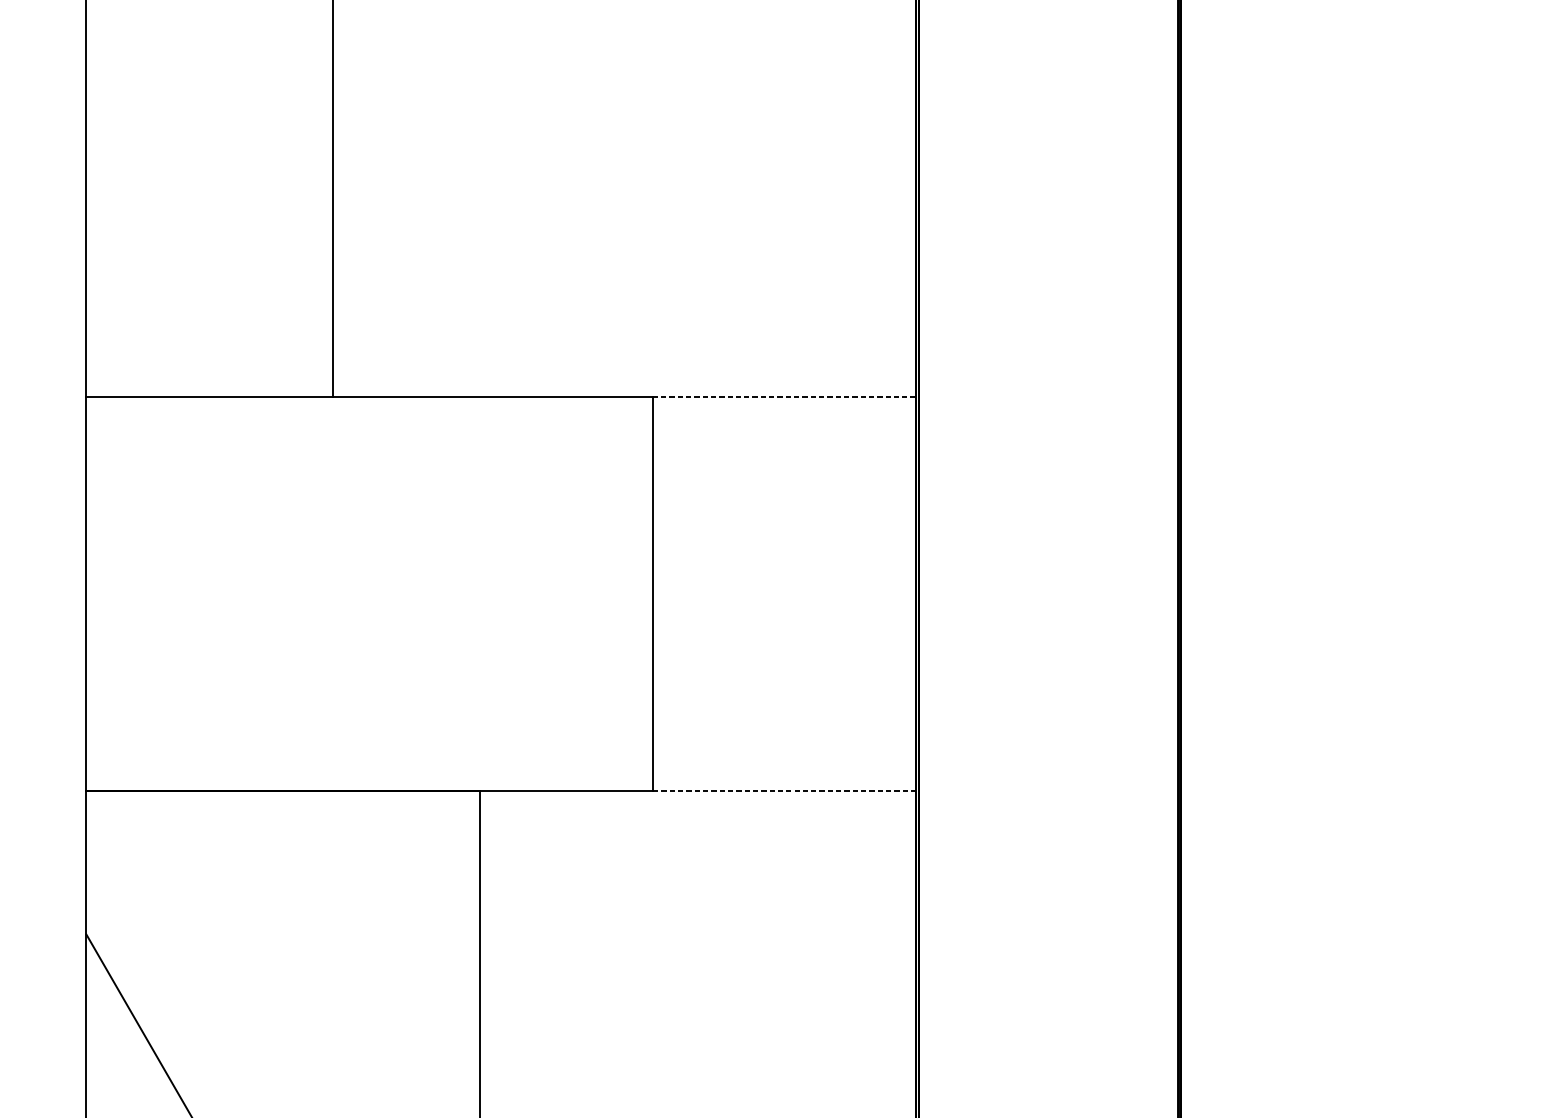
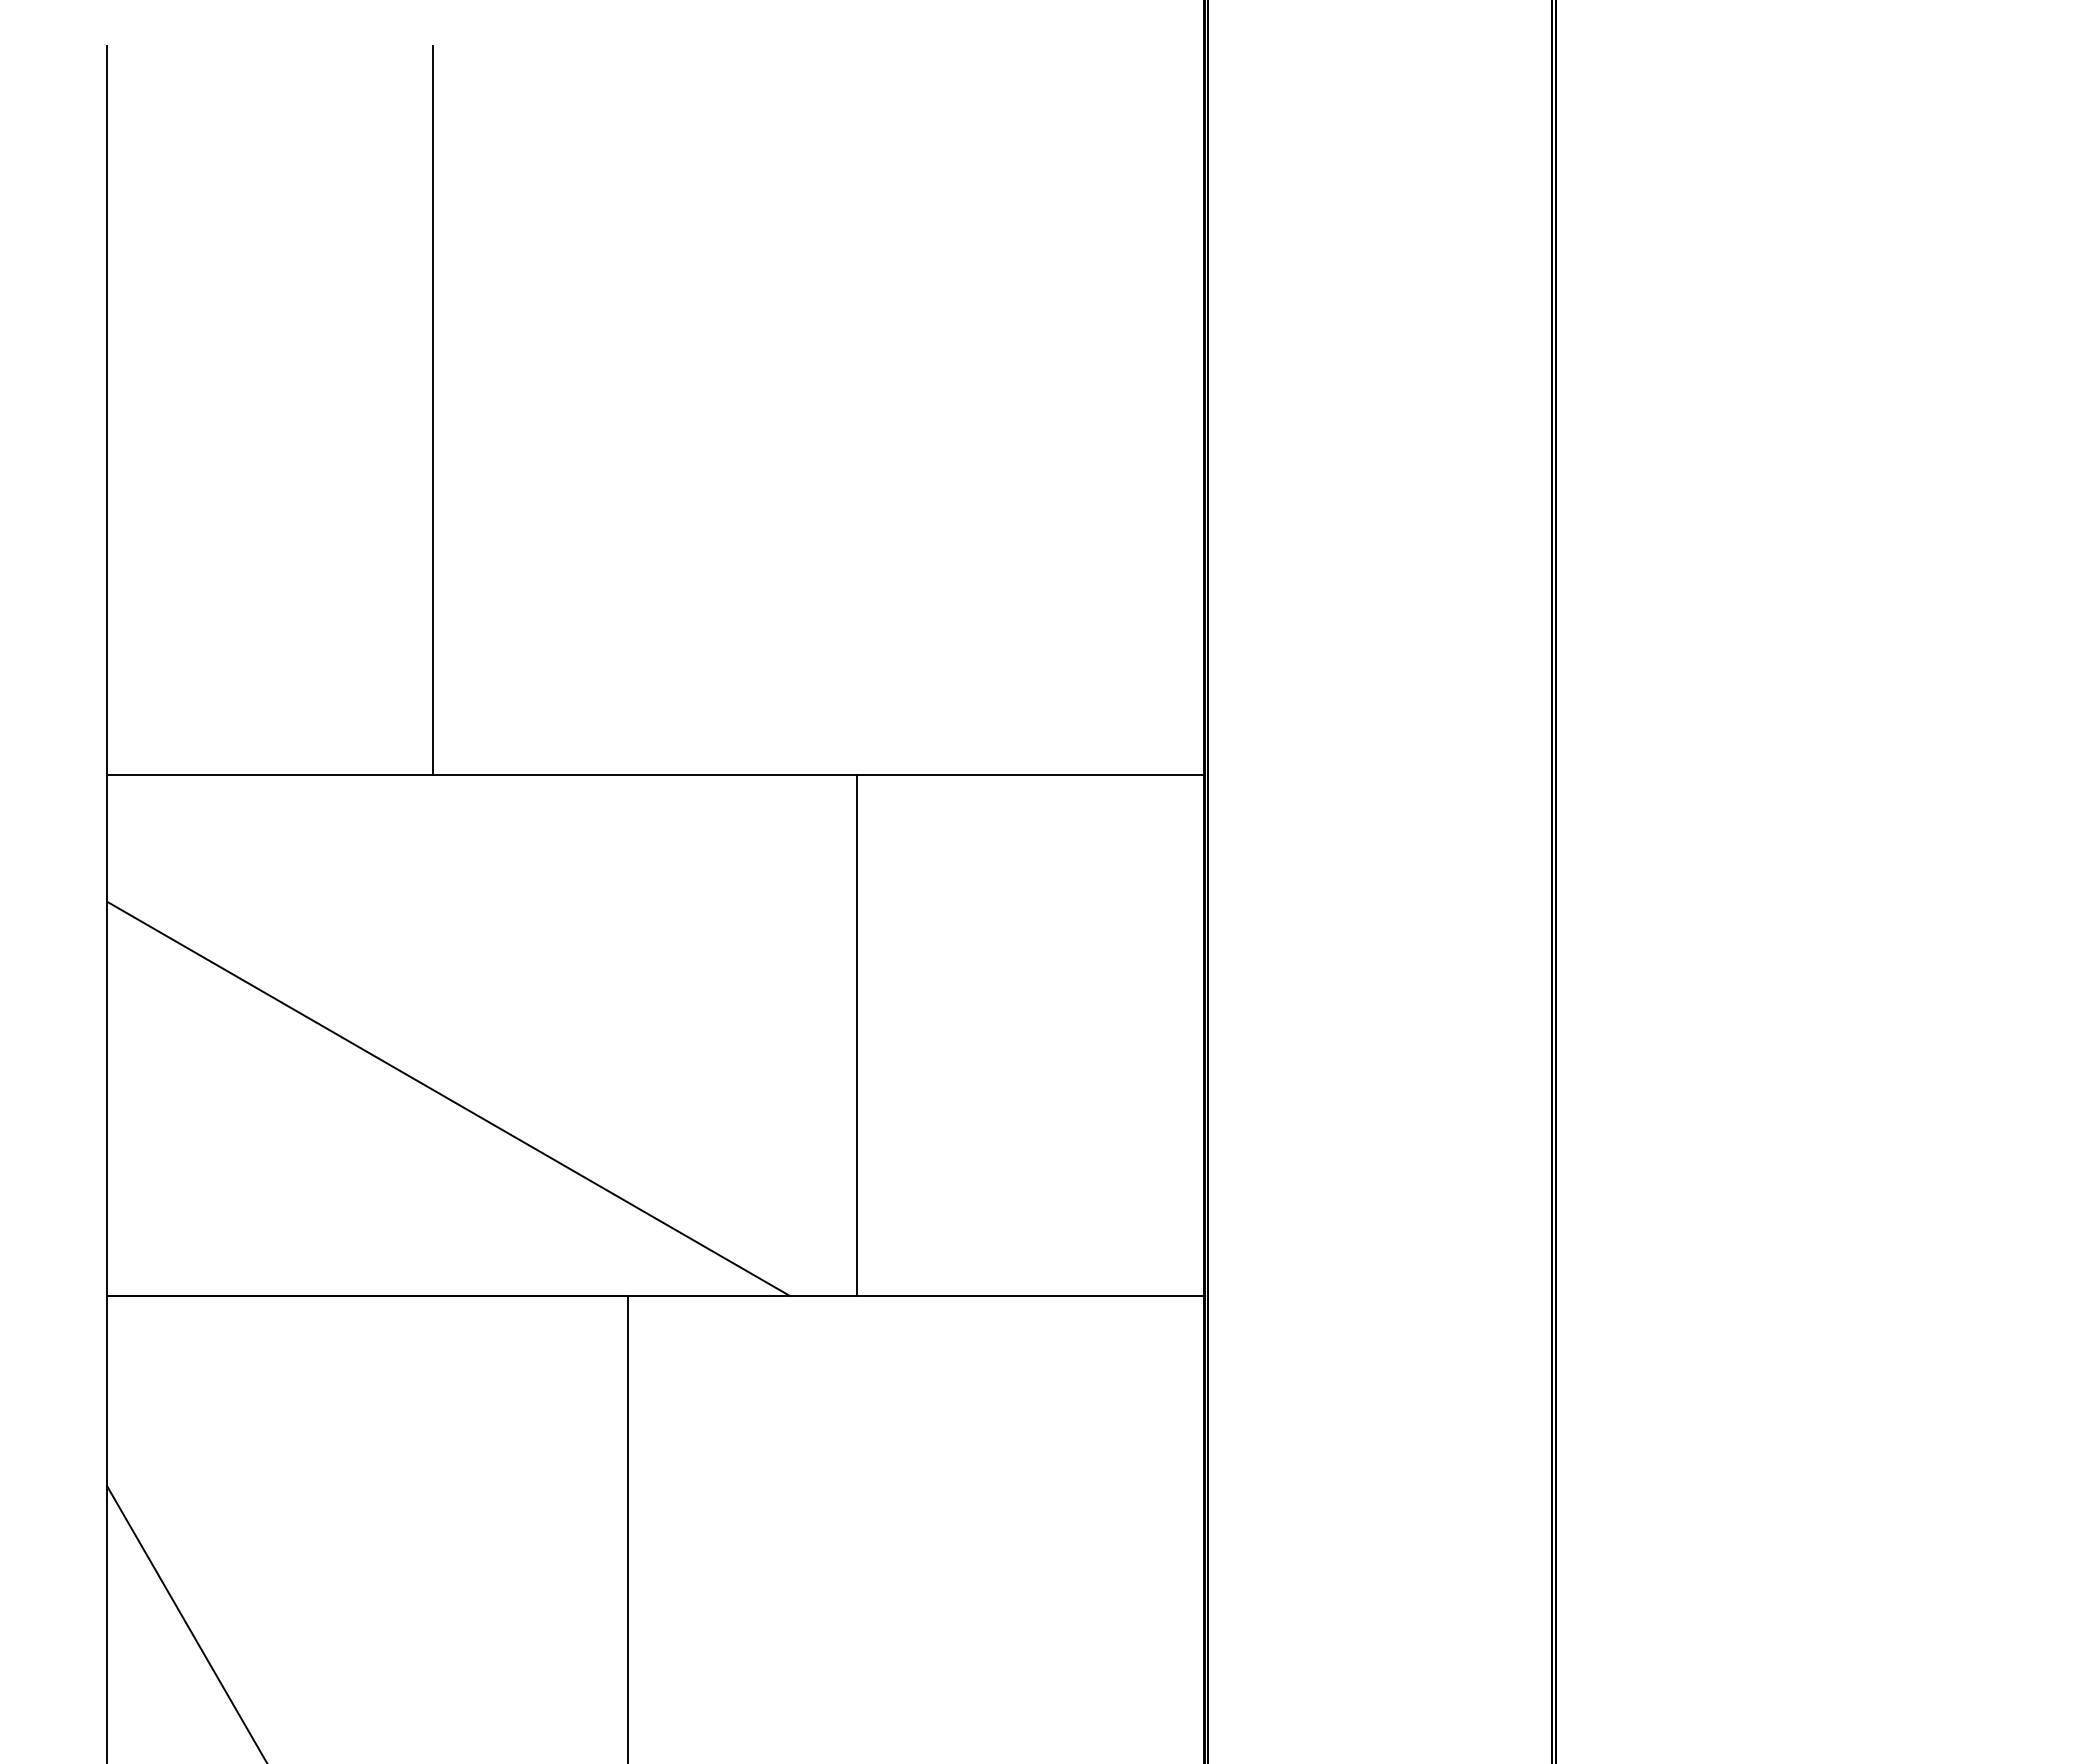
line: (784, 396) -> (1030, 775), dashed -> solid
hatch: (344, 641) -> (448, 1098), added
line: (784, 790) -> (1030, 1296), dashed -> solid

